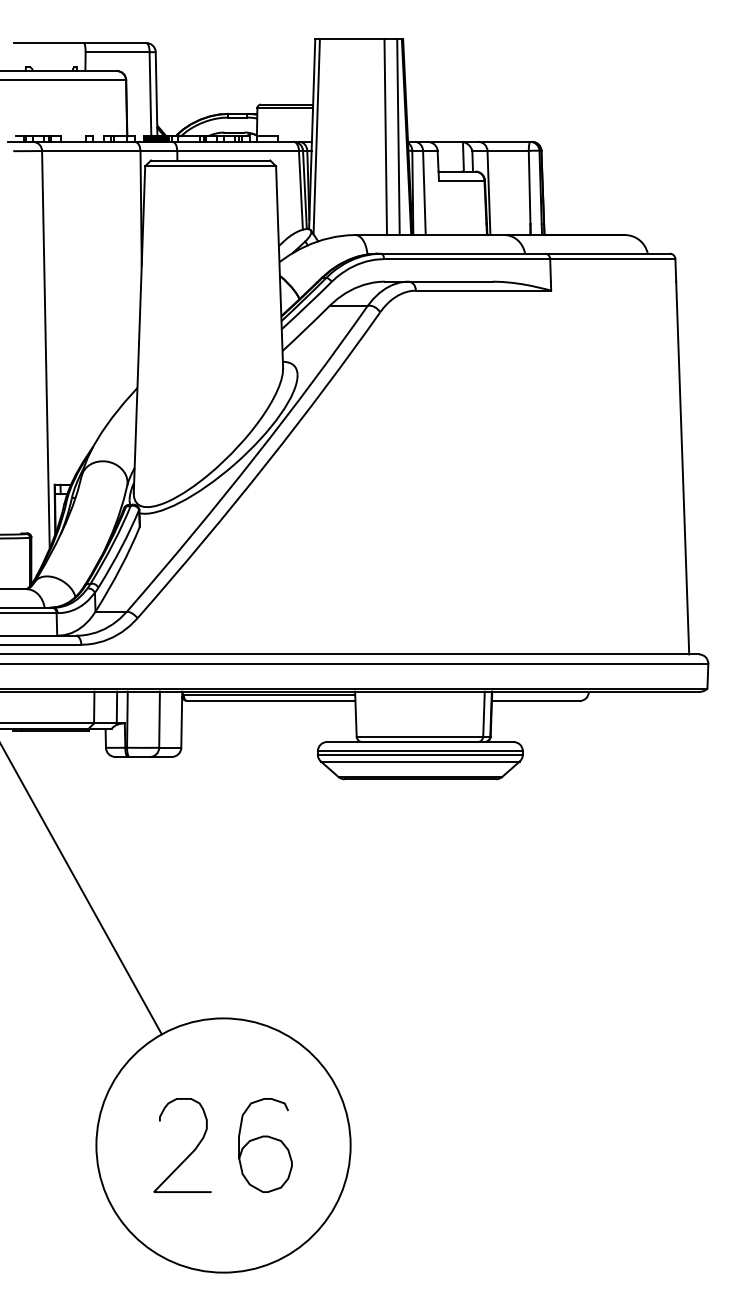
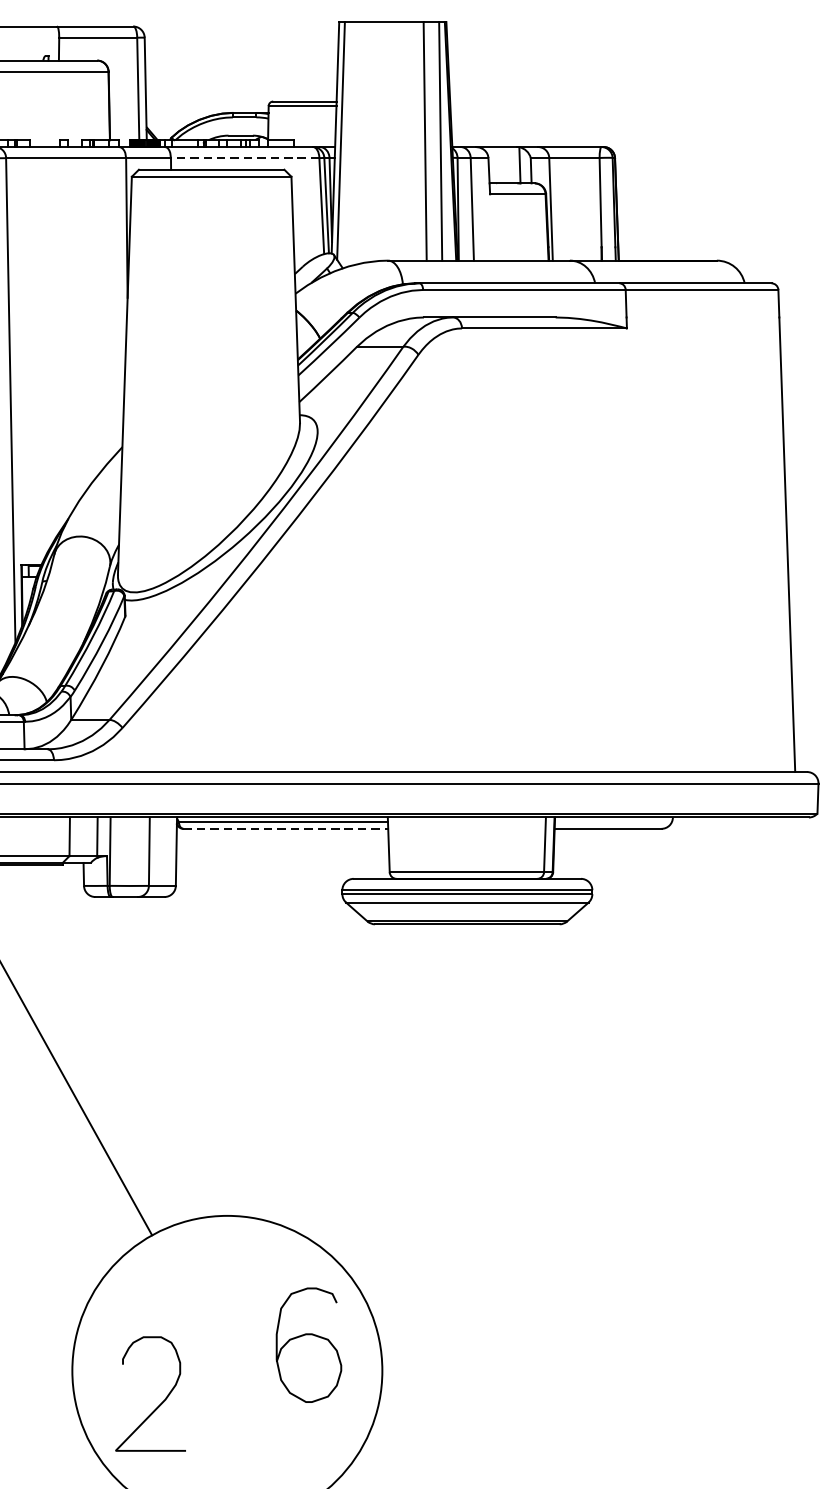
line: (238, 151) -> (245, 158), solid -> dashed
line: (271, 701) -> (285, 829), solid -> dashed
curve: (265, 1137) -> (309, 1335), moved
curve: (190, 1153) -> (160, 1403), moved

